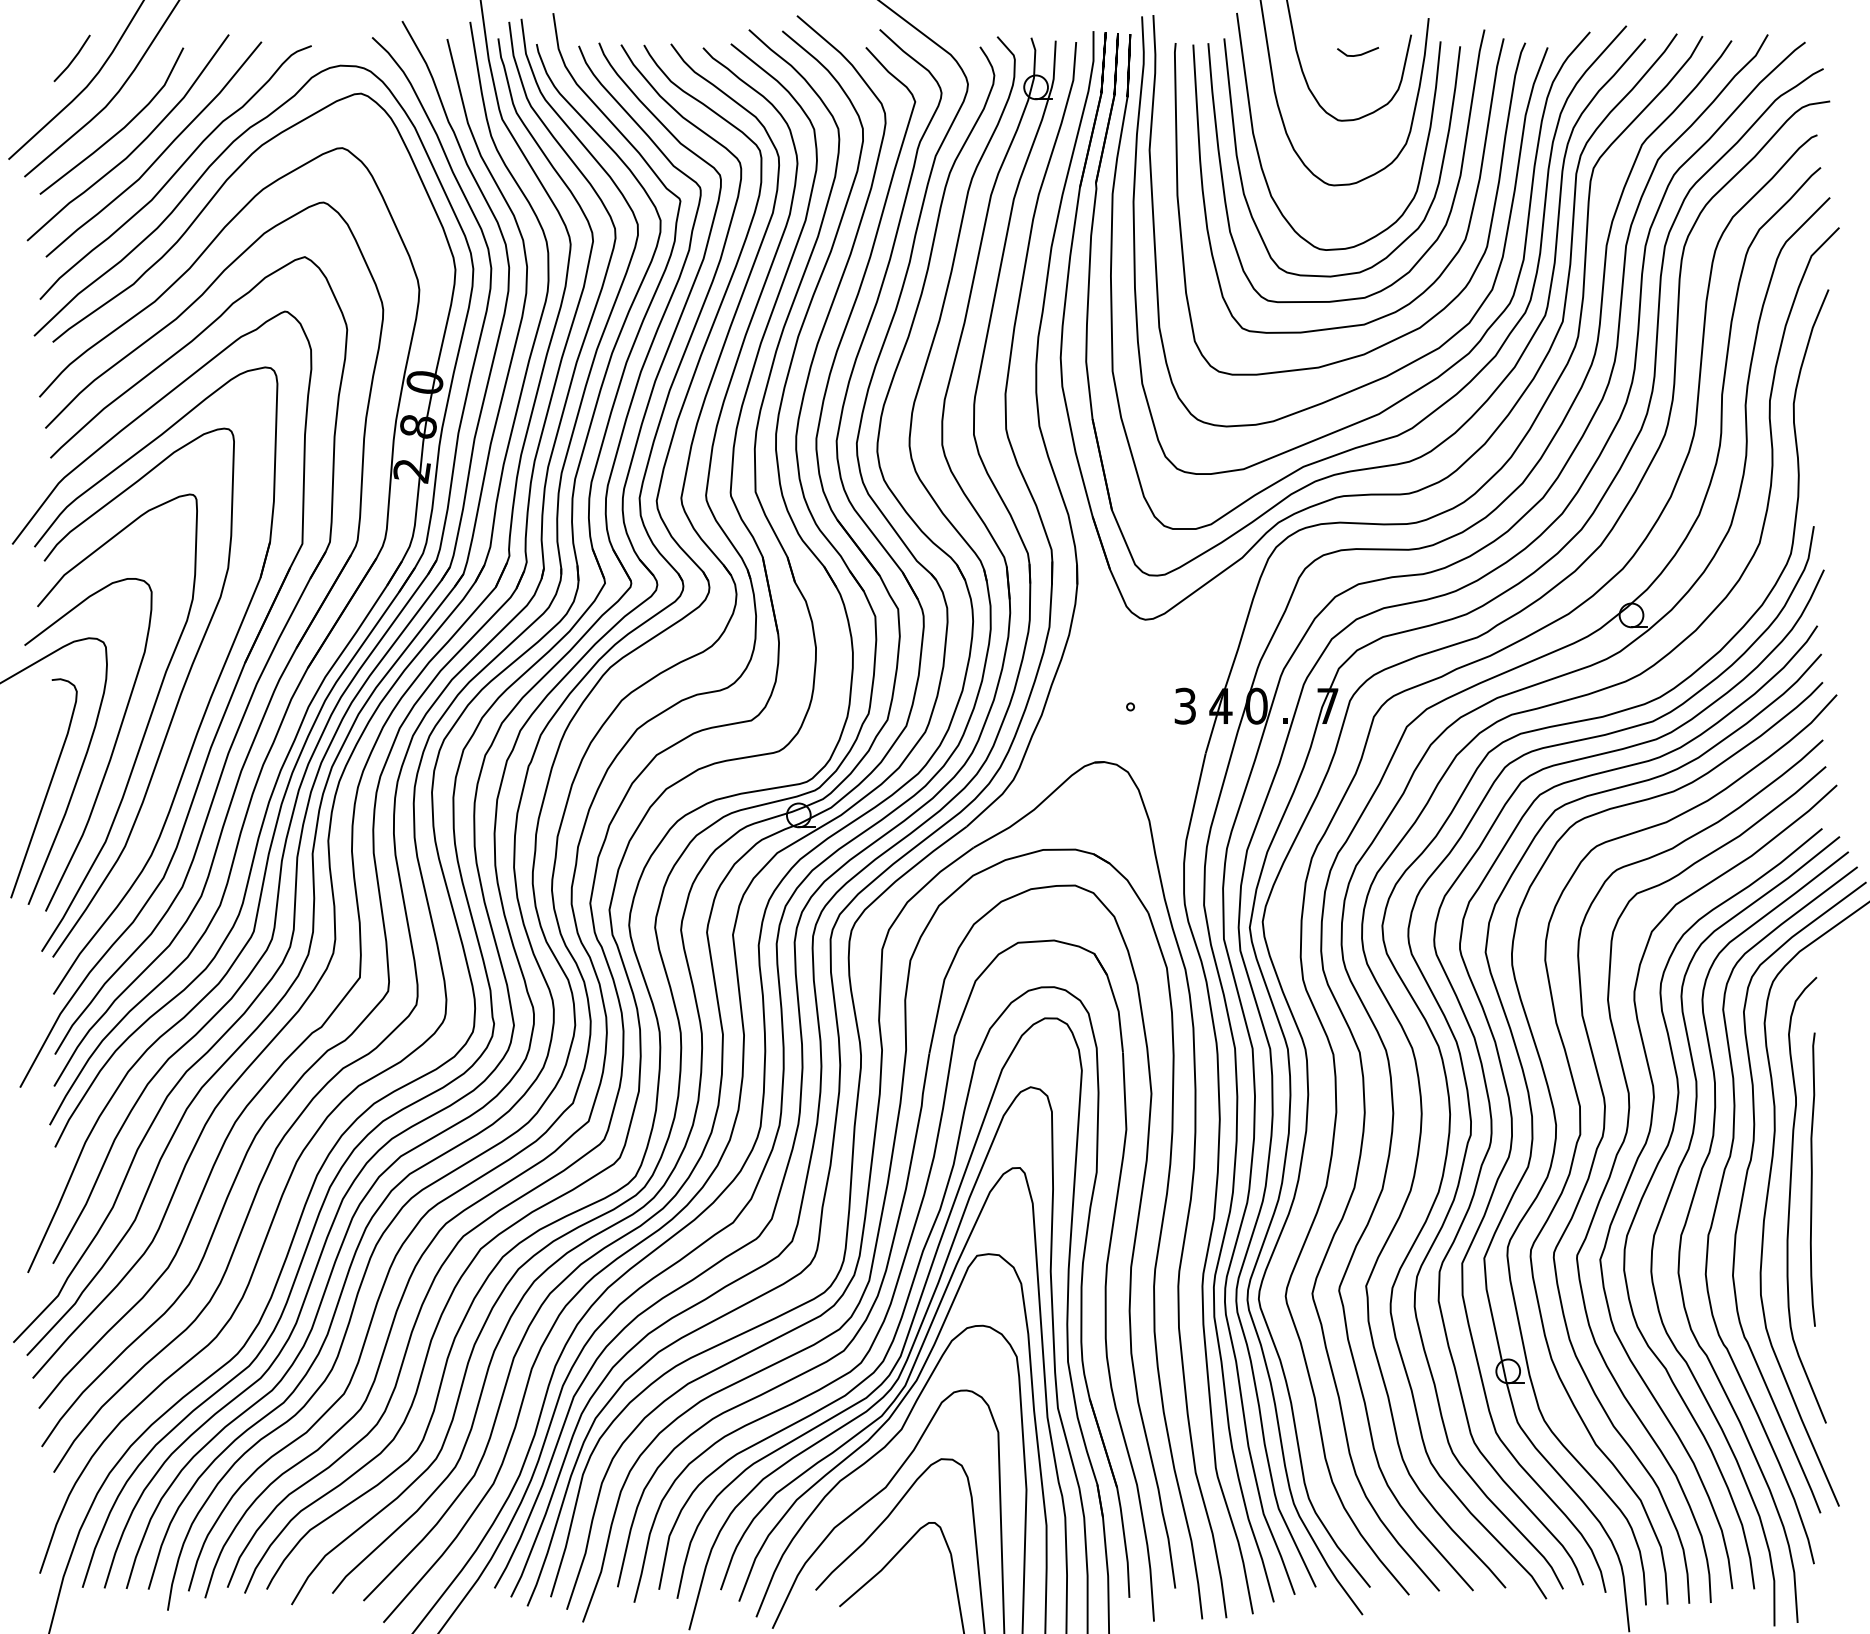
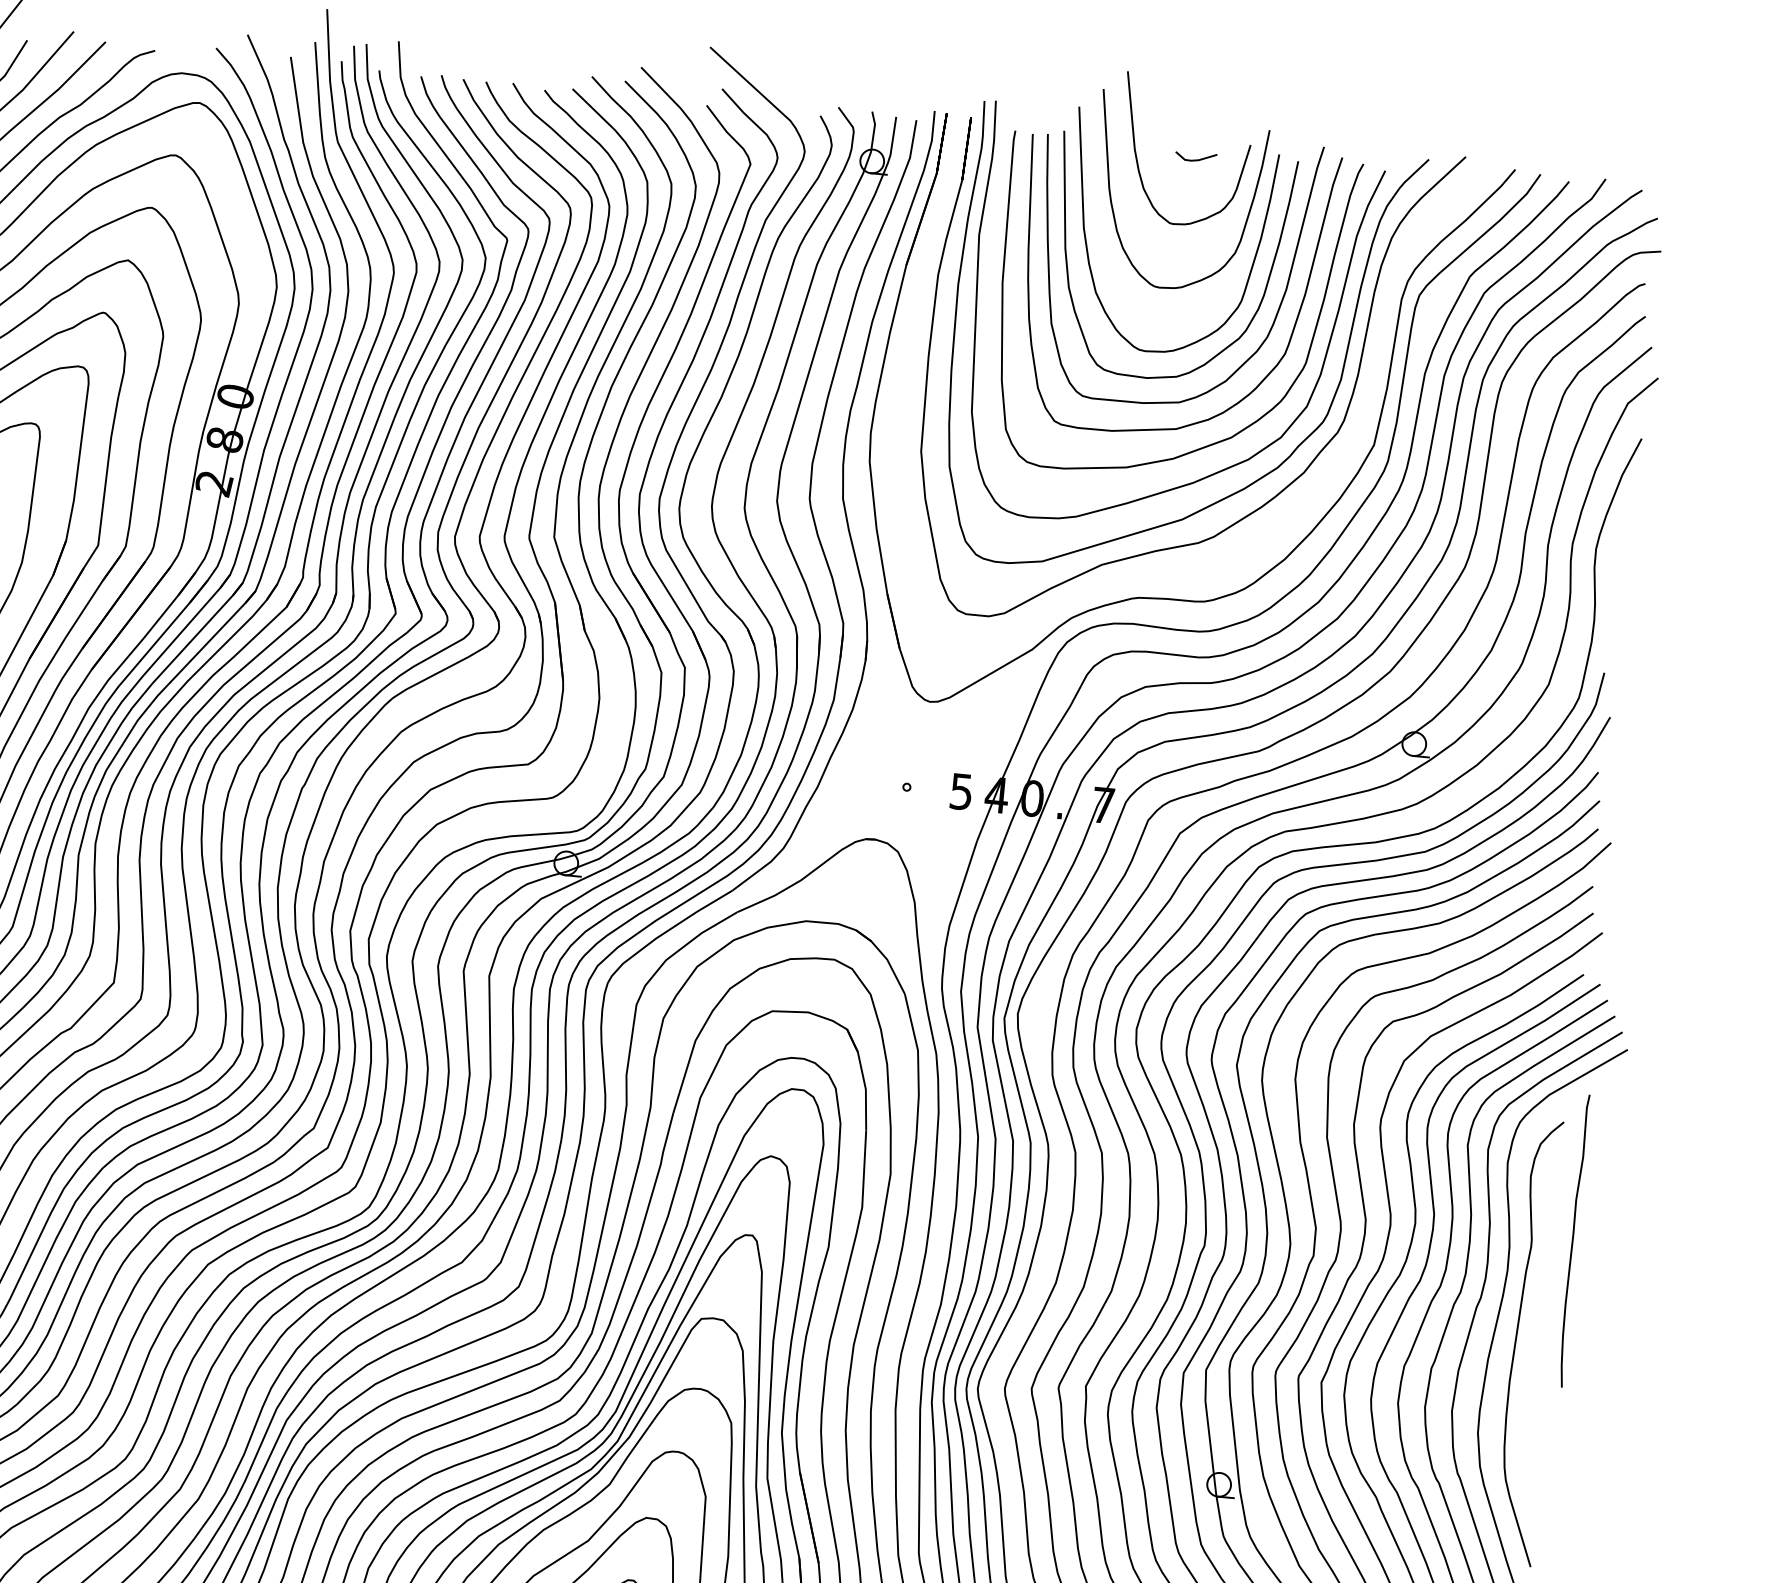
part: (1483, 402) -> (1287, 518), removed
text: (1185, 705) -> (961, 791), 3 -> 5
curve: (1812, 1179) -> (1573, 1240), moved

